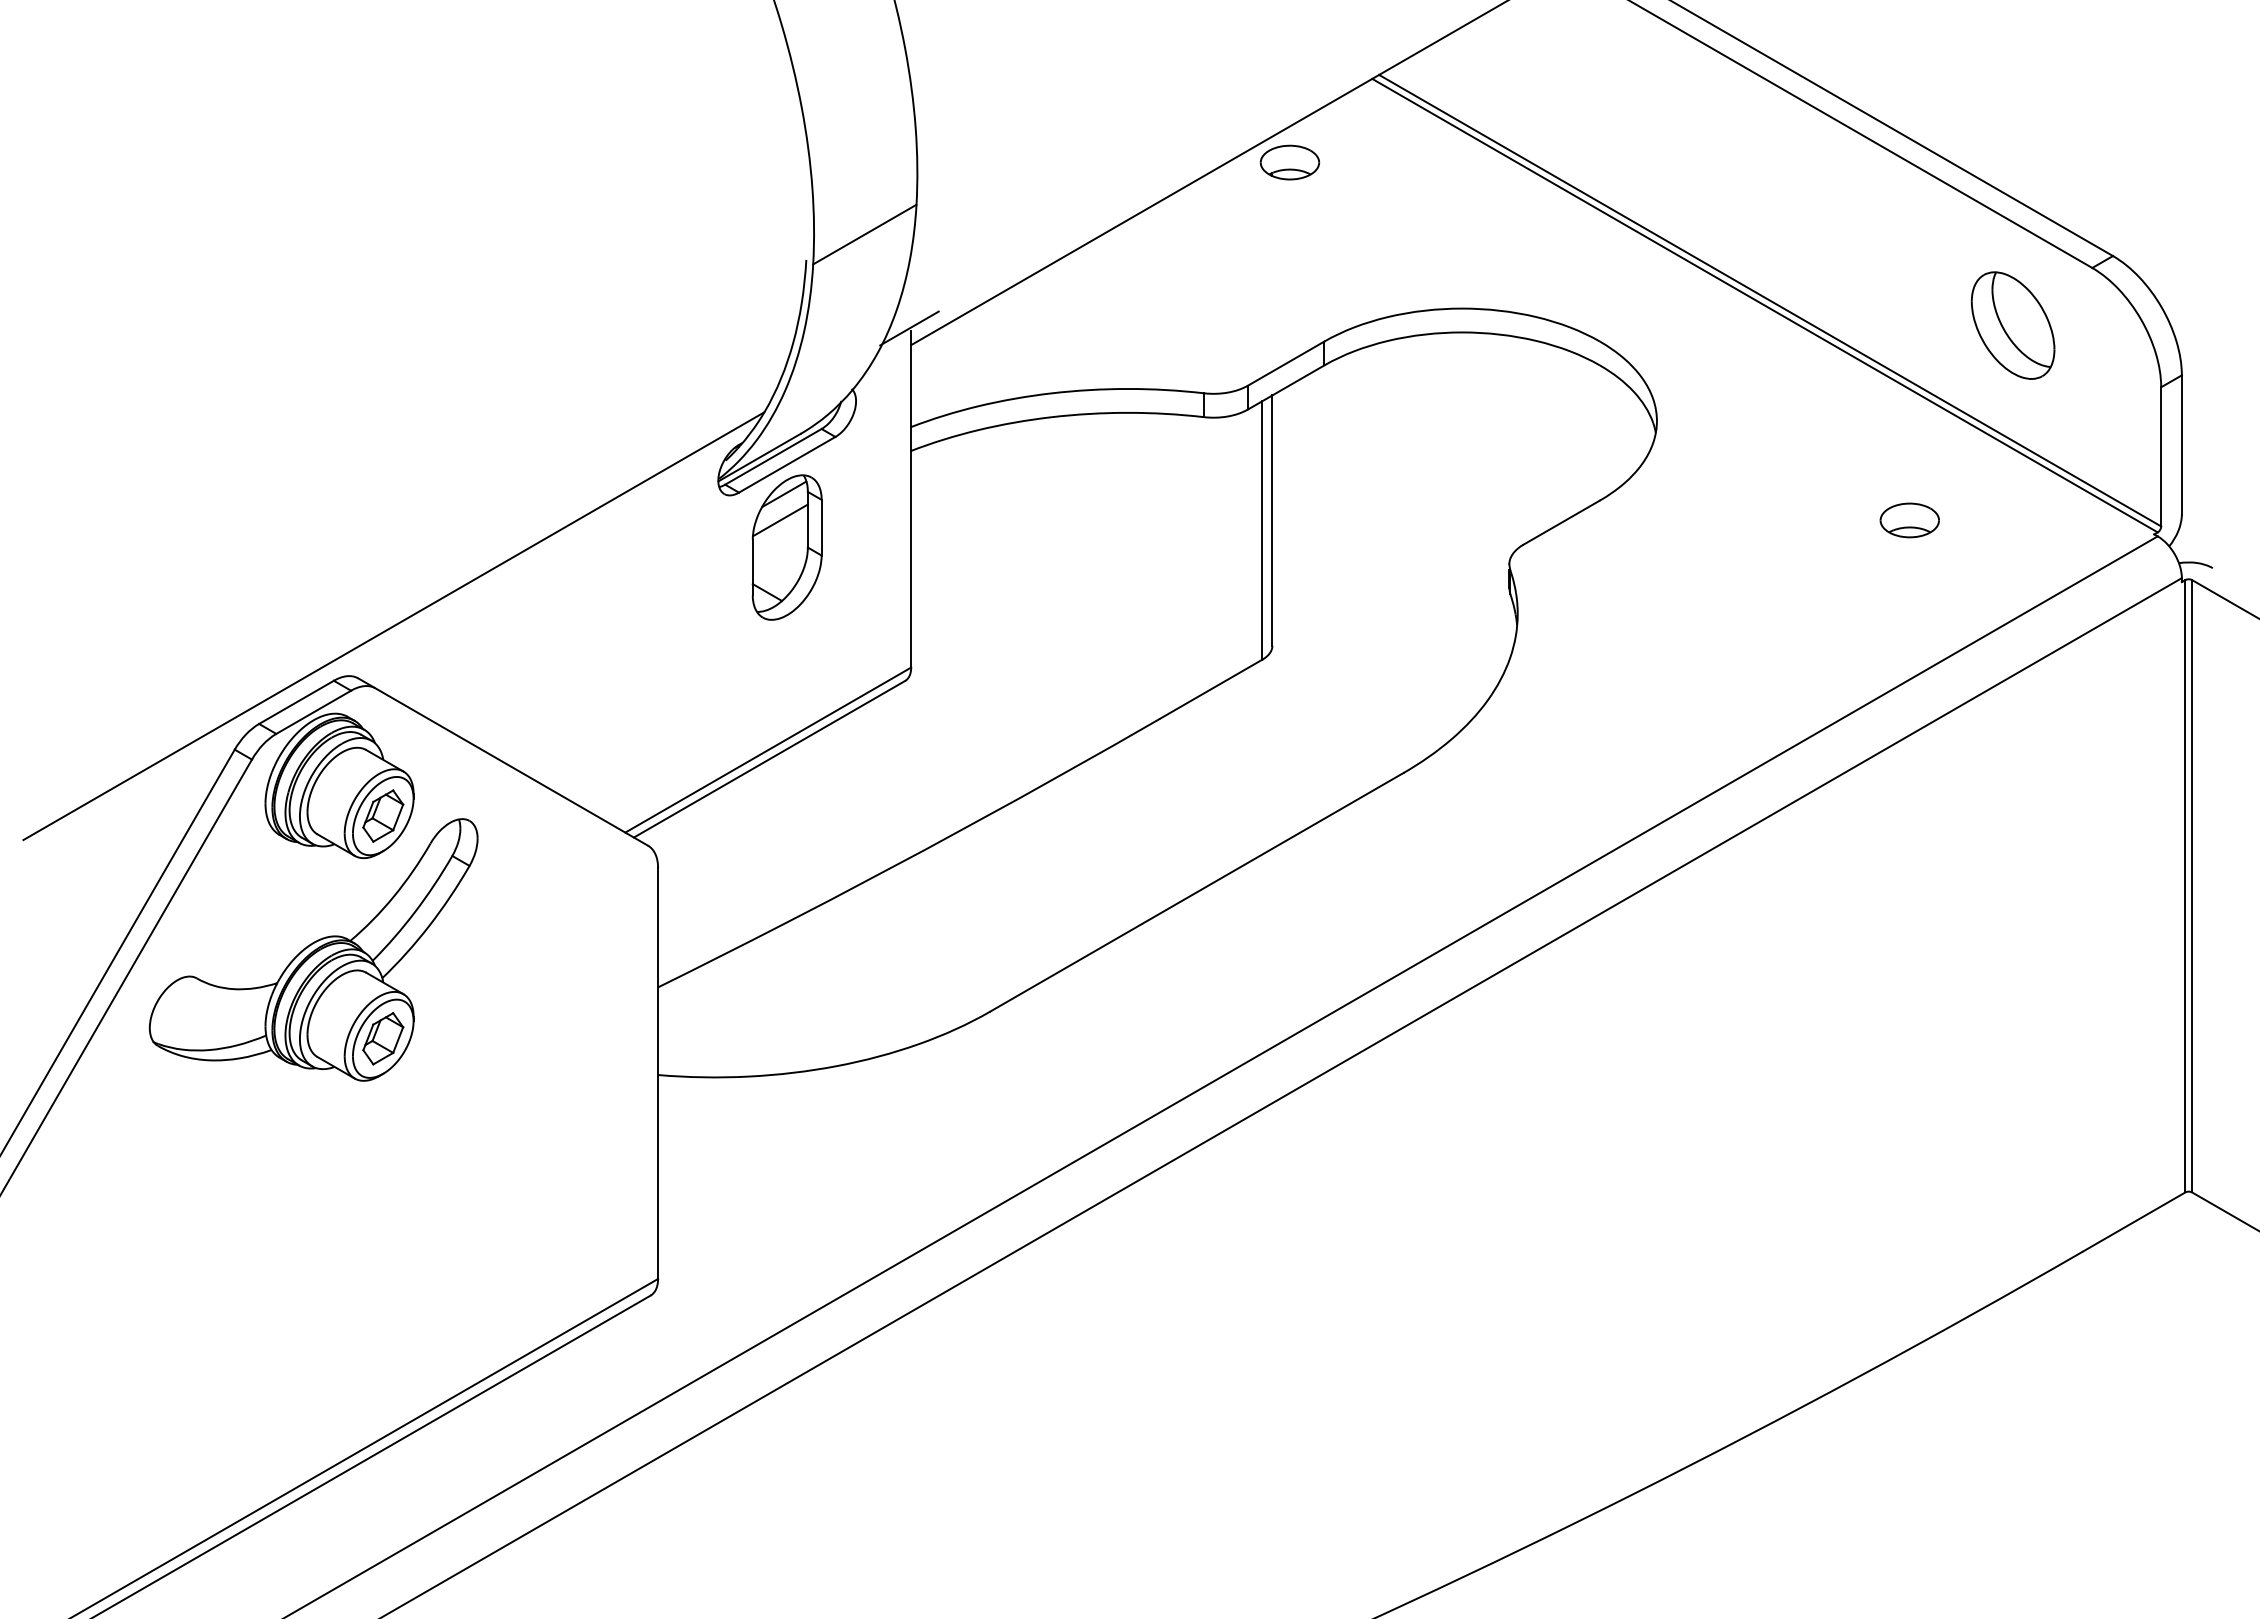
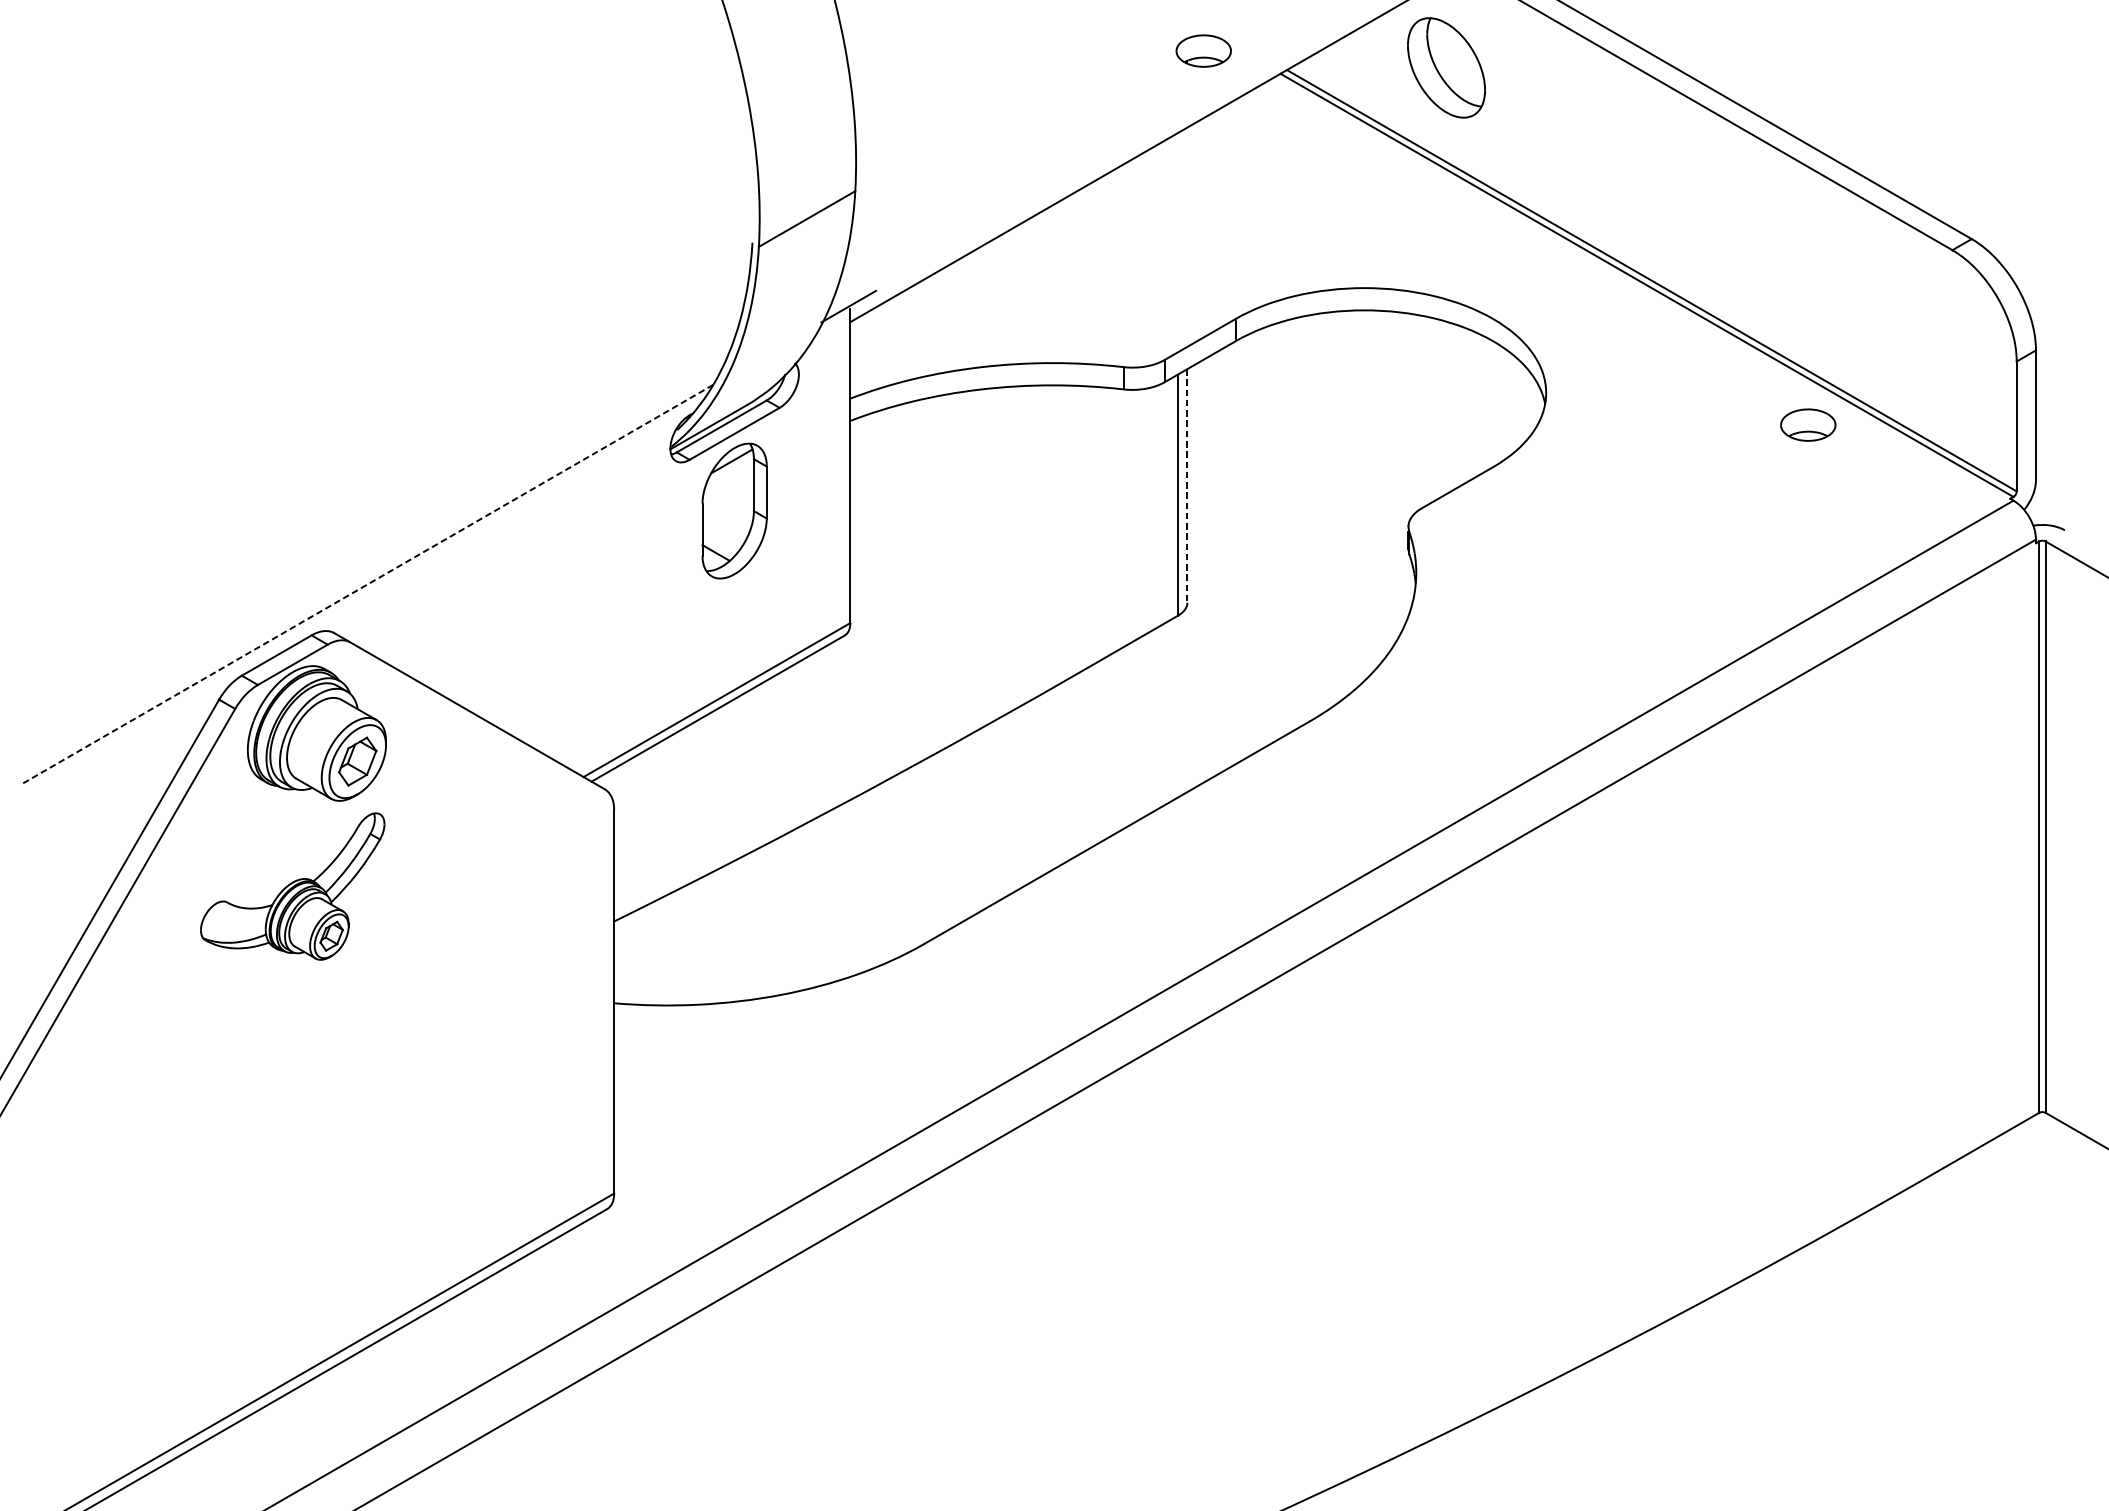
part: (1289, 162) -> (1203, 51), moved
part: (2012, 325) -> (1445, 67), moved
line: (780, 520) -> (728, 485), removed
part: (1909, 520) -> (1807, 425), moved
line: (1272, 521) -> (1187, 486), solid -> dashed
line: (393, 626) -> (367, 584), solid -> dashed
part: (313, 949) -> (292, 886), size x0.6

